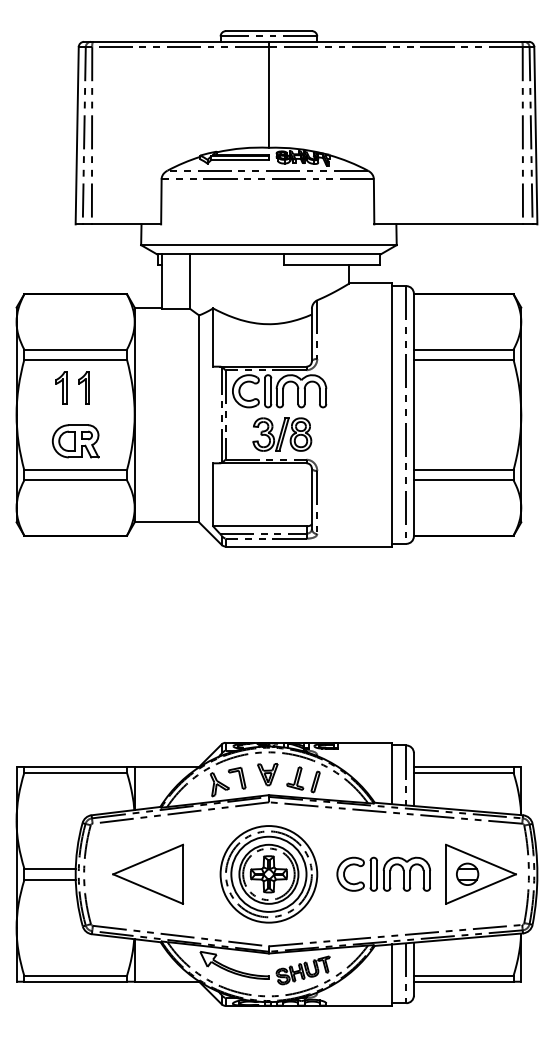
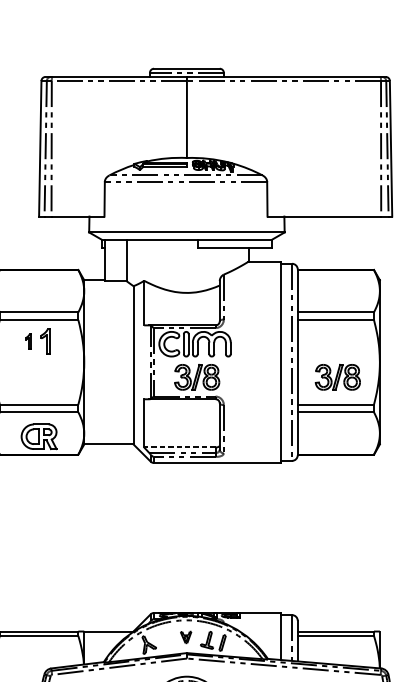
part: (61, 387) -> (28, 341), size x0.6
part: (466, 434) -> (338, 377), added
part: (75, 441) -> (38, 436), moved
line: (259, 526) -> (179, 447), solid -> dashed
part: (267, 774) -> (185, 637), size x0.7
part: (237, 777) -> (162, 639), removed

